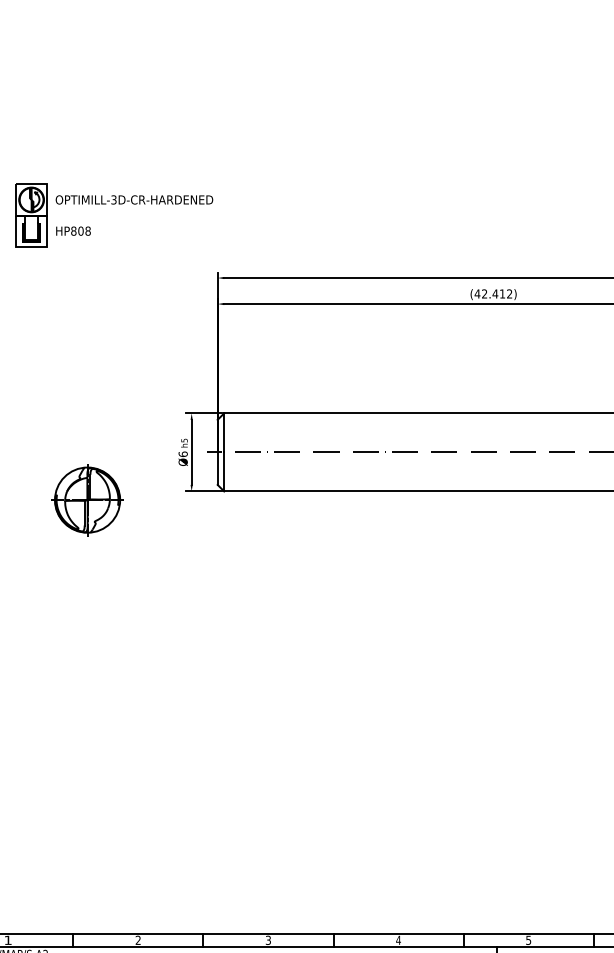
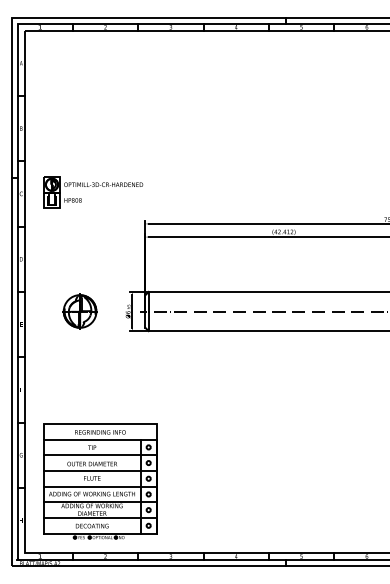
part: (86, 500) -> (79, 311), moved
part: (128, 790) -> (100, 481), added

